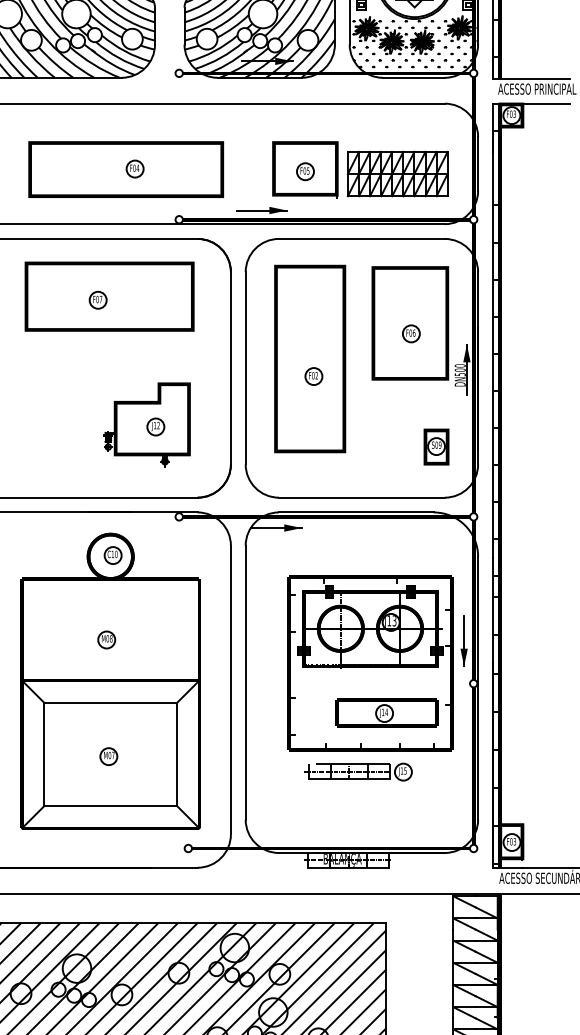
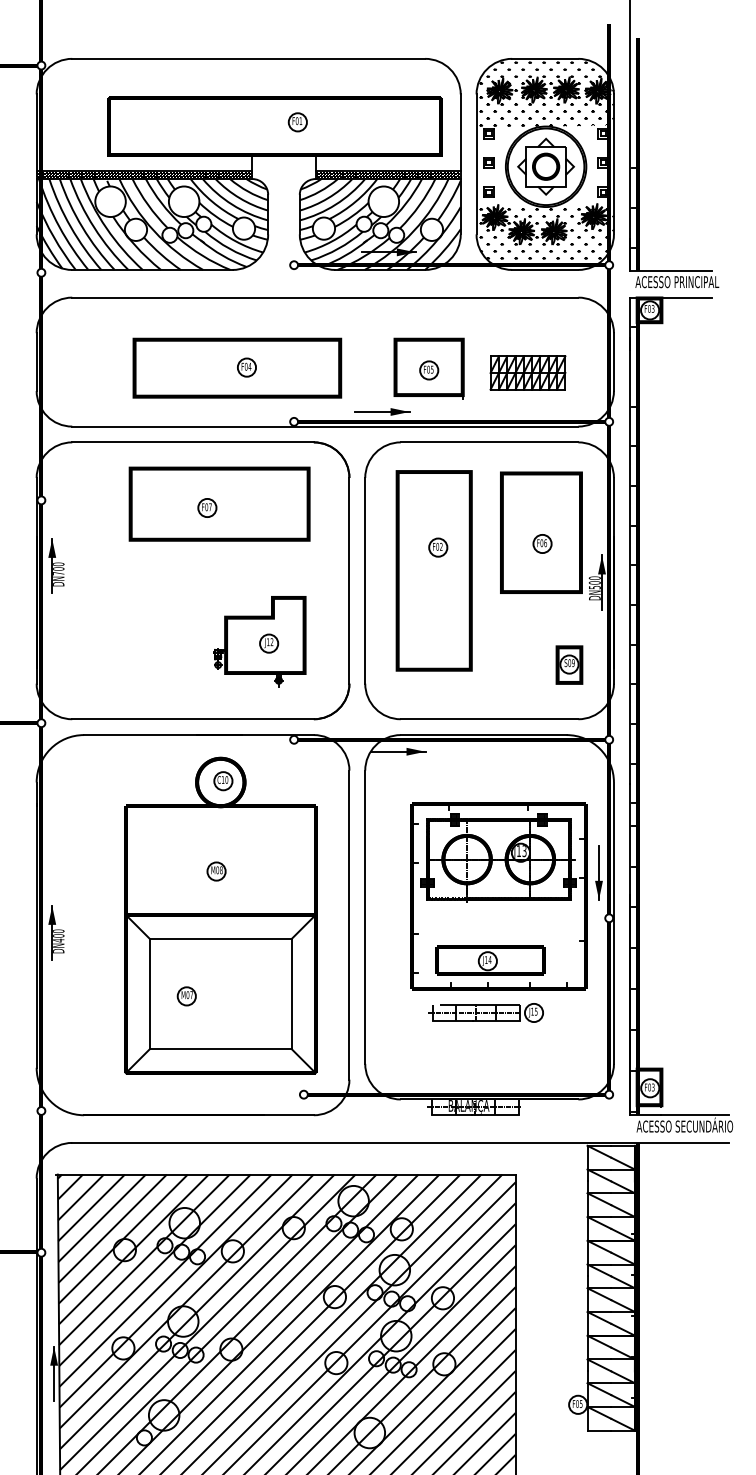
part: (397, 173) -> (527, 372), size x0.7
part: (314, 376) -> (438, 547), moved
part: (387, 712) -> (490, 960), moved
part: (108, 756) -> (186, 996), moved

